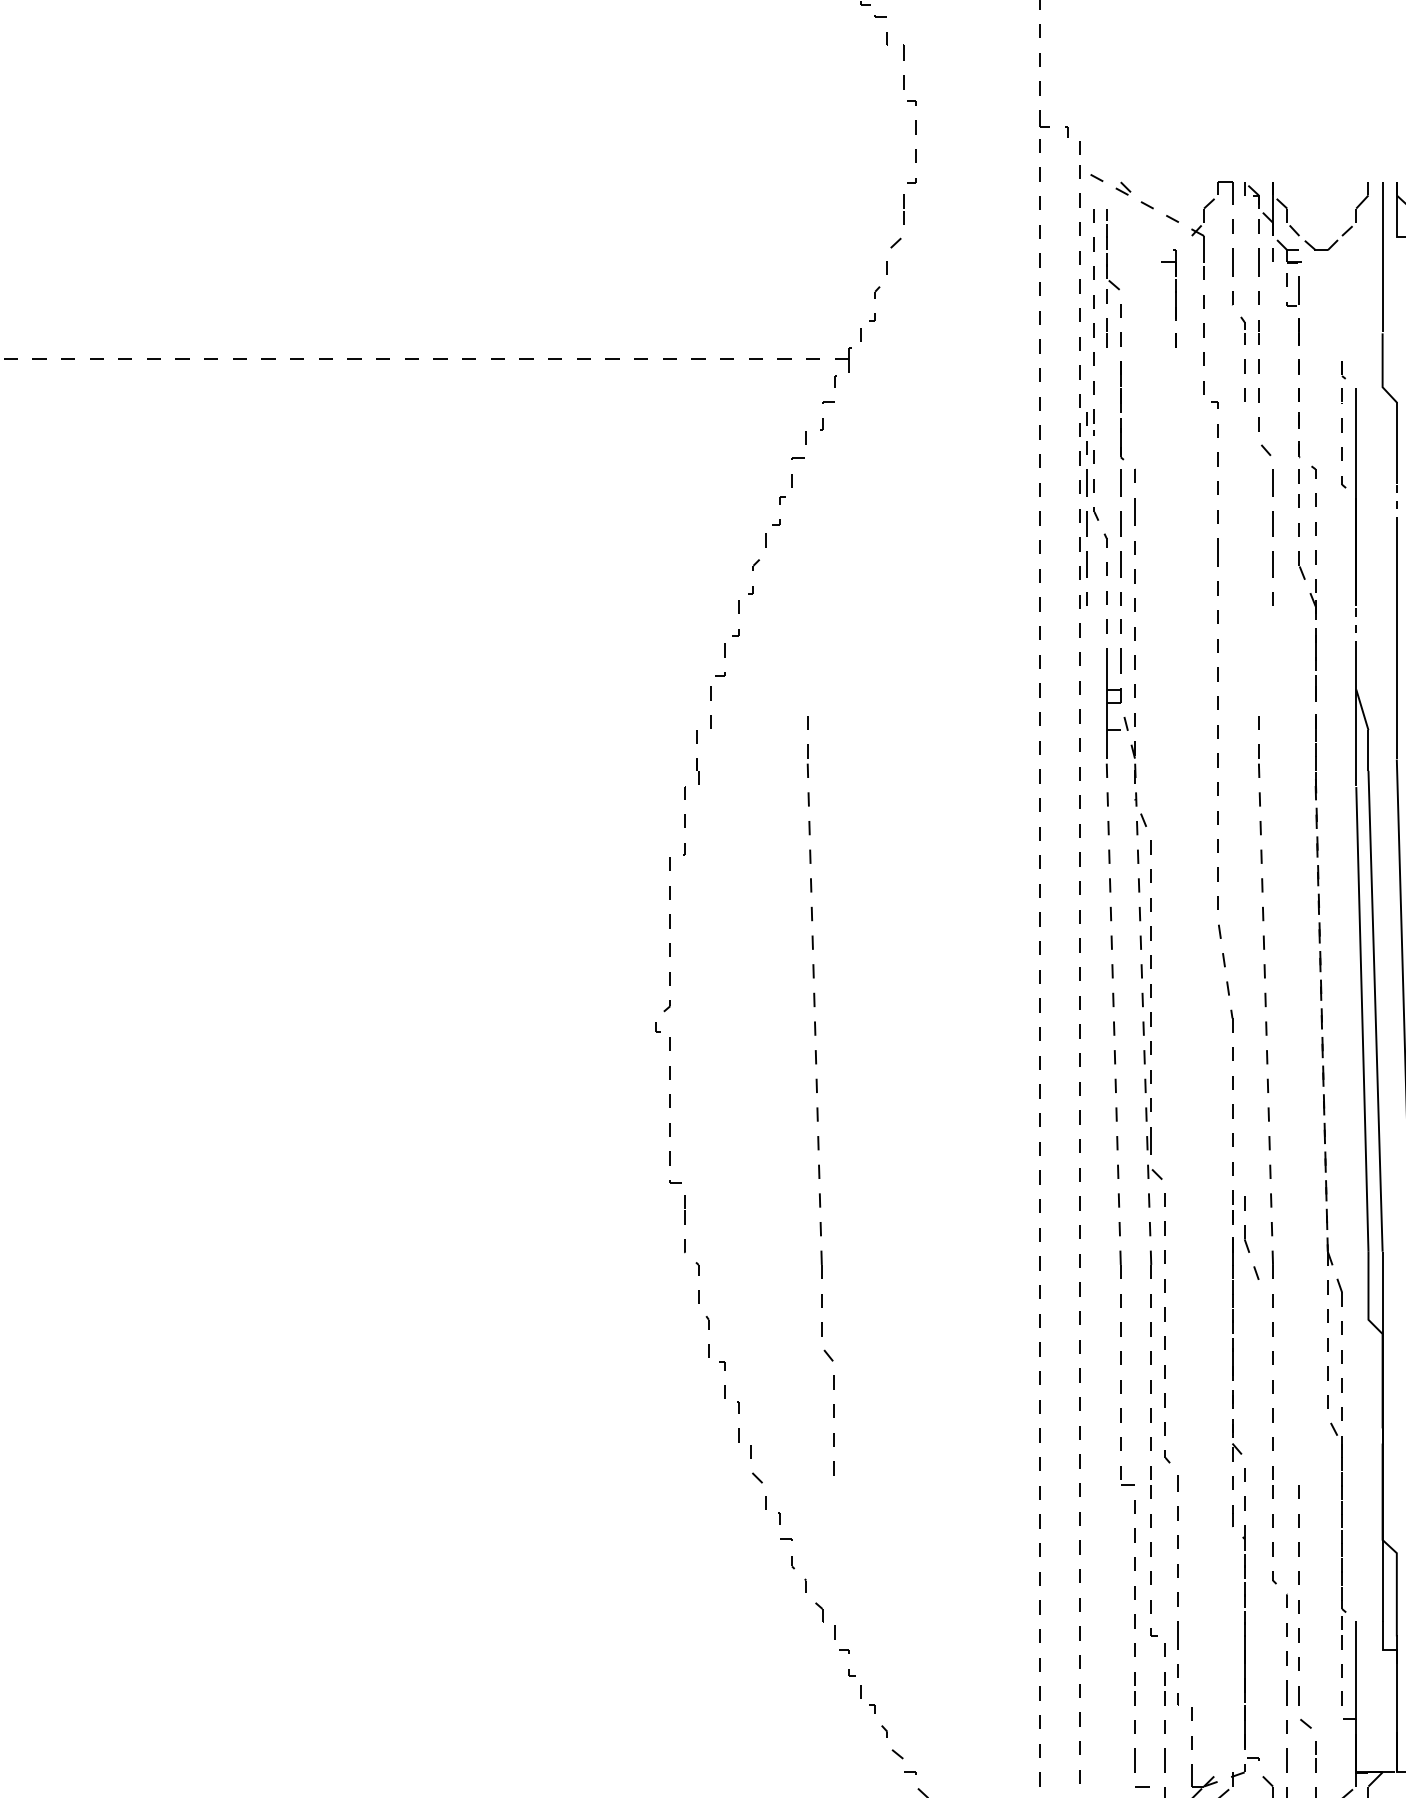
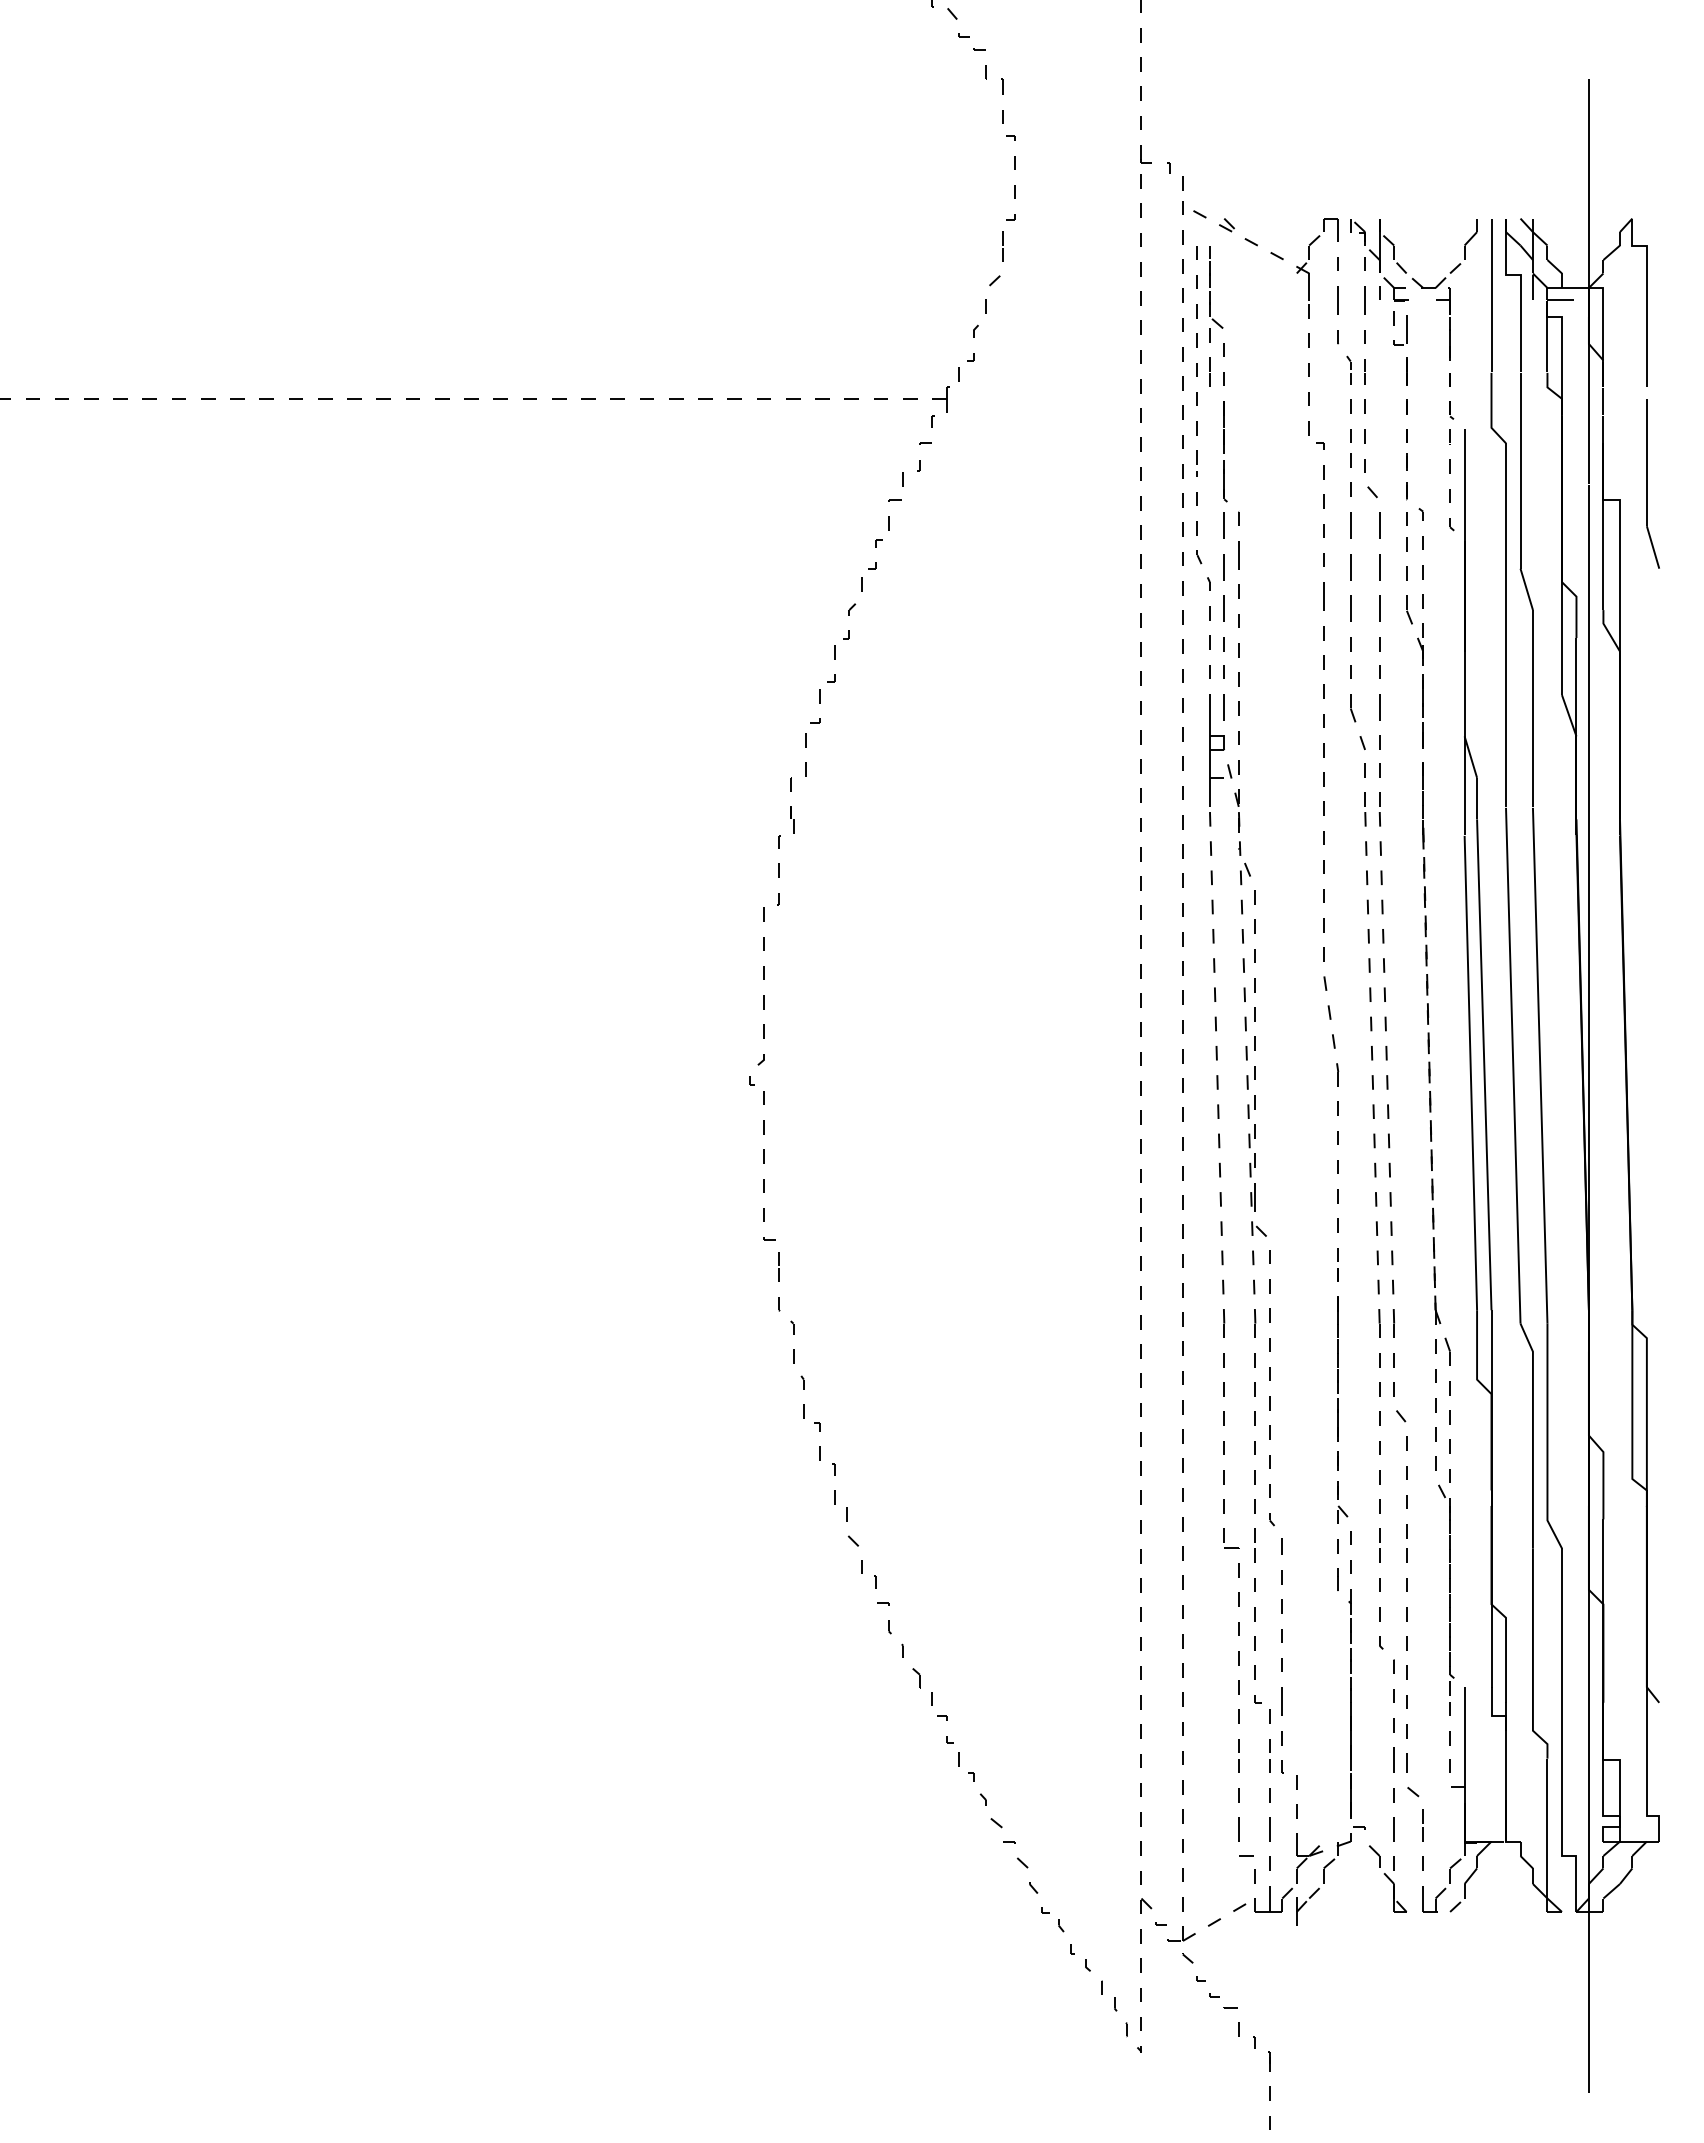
part: (1169, 297) -> (1443, 336), moved
line: (1397, 503) -> (1506, 546), dashed -> solid
line: (1086, 511) -> (1350, 554), moved
line: (1356, 627) -> (1464, 673), dashed -> solid
line: (1272, 661) -> (1379, 707), added
part: (820, 1095) -> (1392, 1150), moved
part: (1251, 1238) -> (1357, 707), moved

